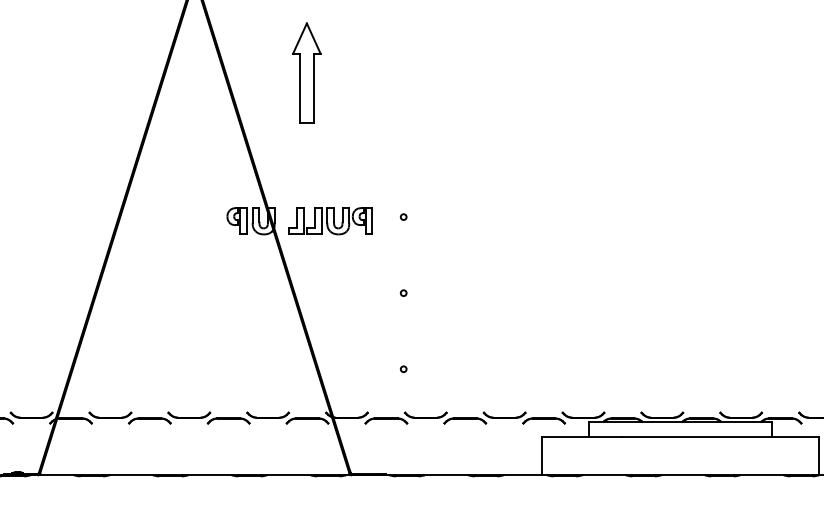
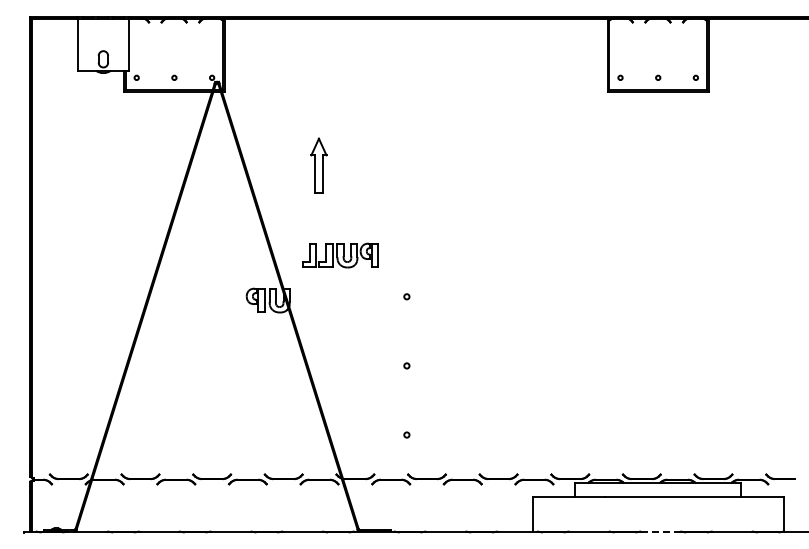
part: (306, 72) -> (318, 165), size x0.6
part: (330, 221) -> (340, 255), moved
line: (682, 475) -> (660, 531), solid -> dashed

